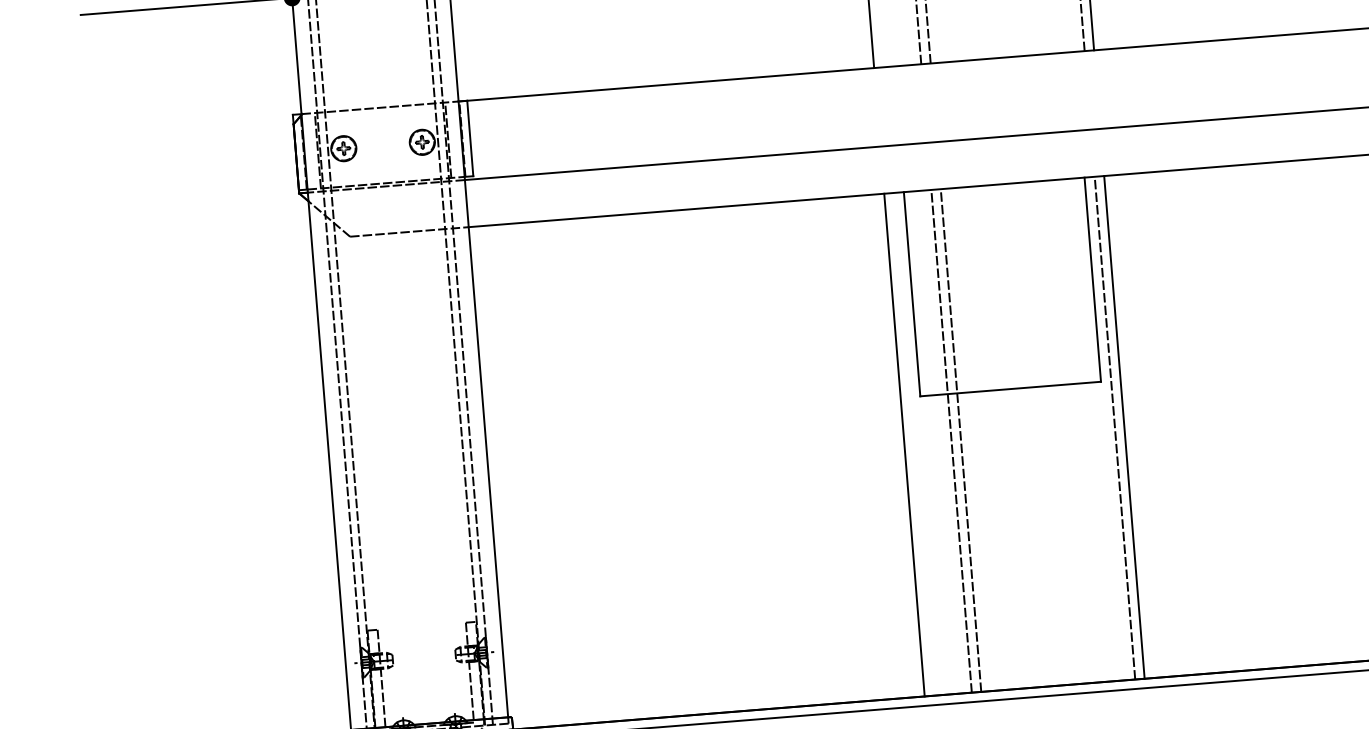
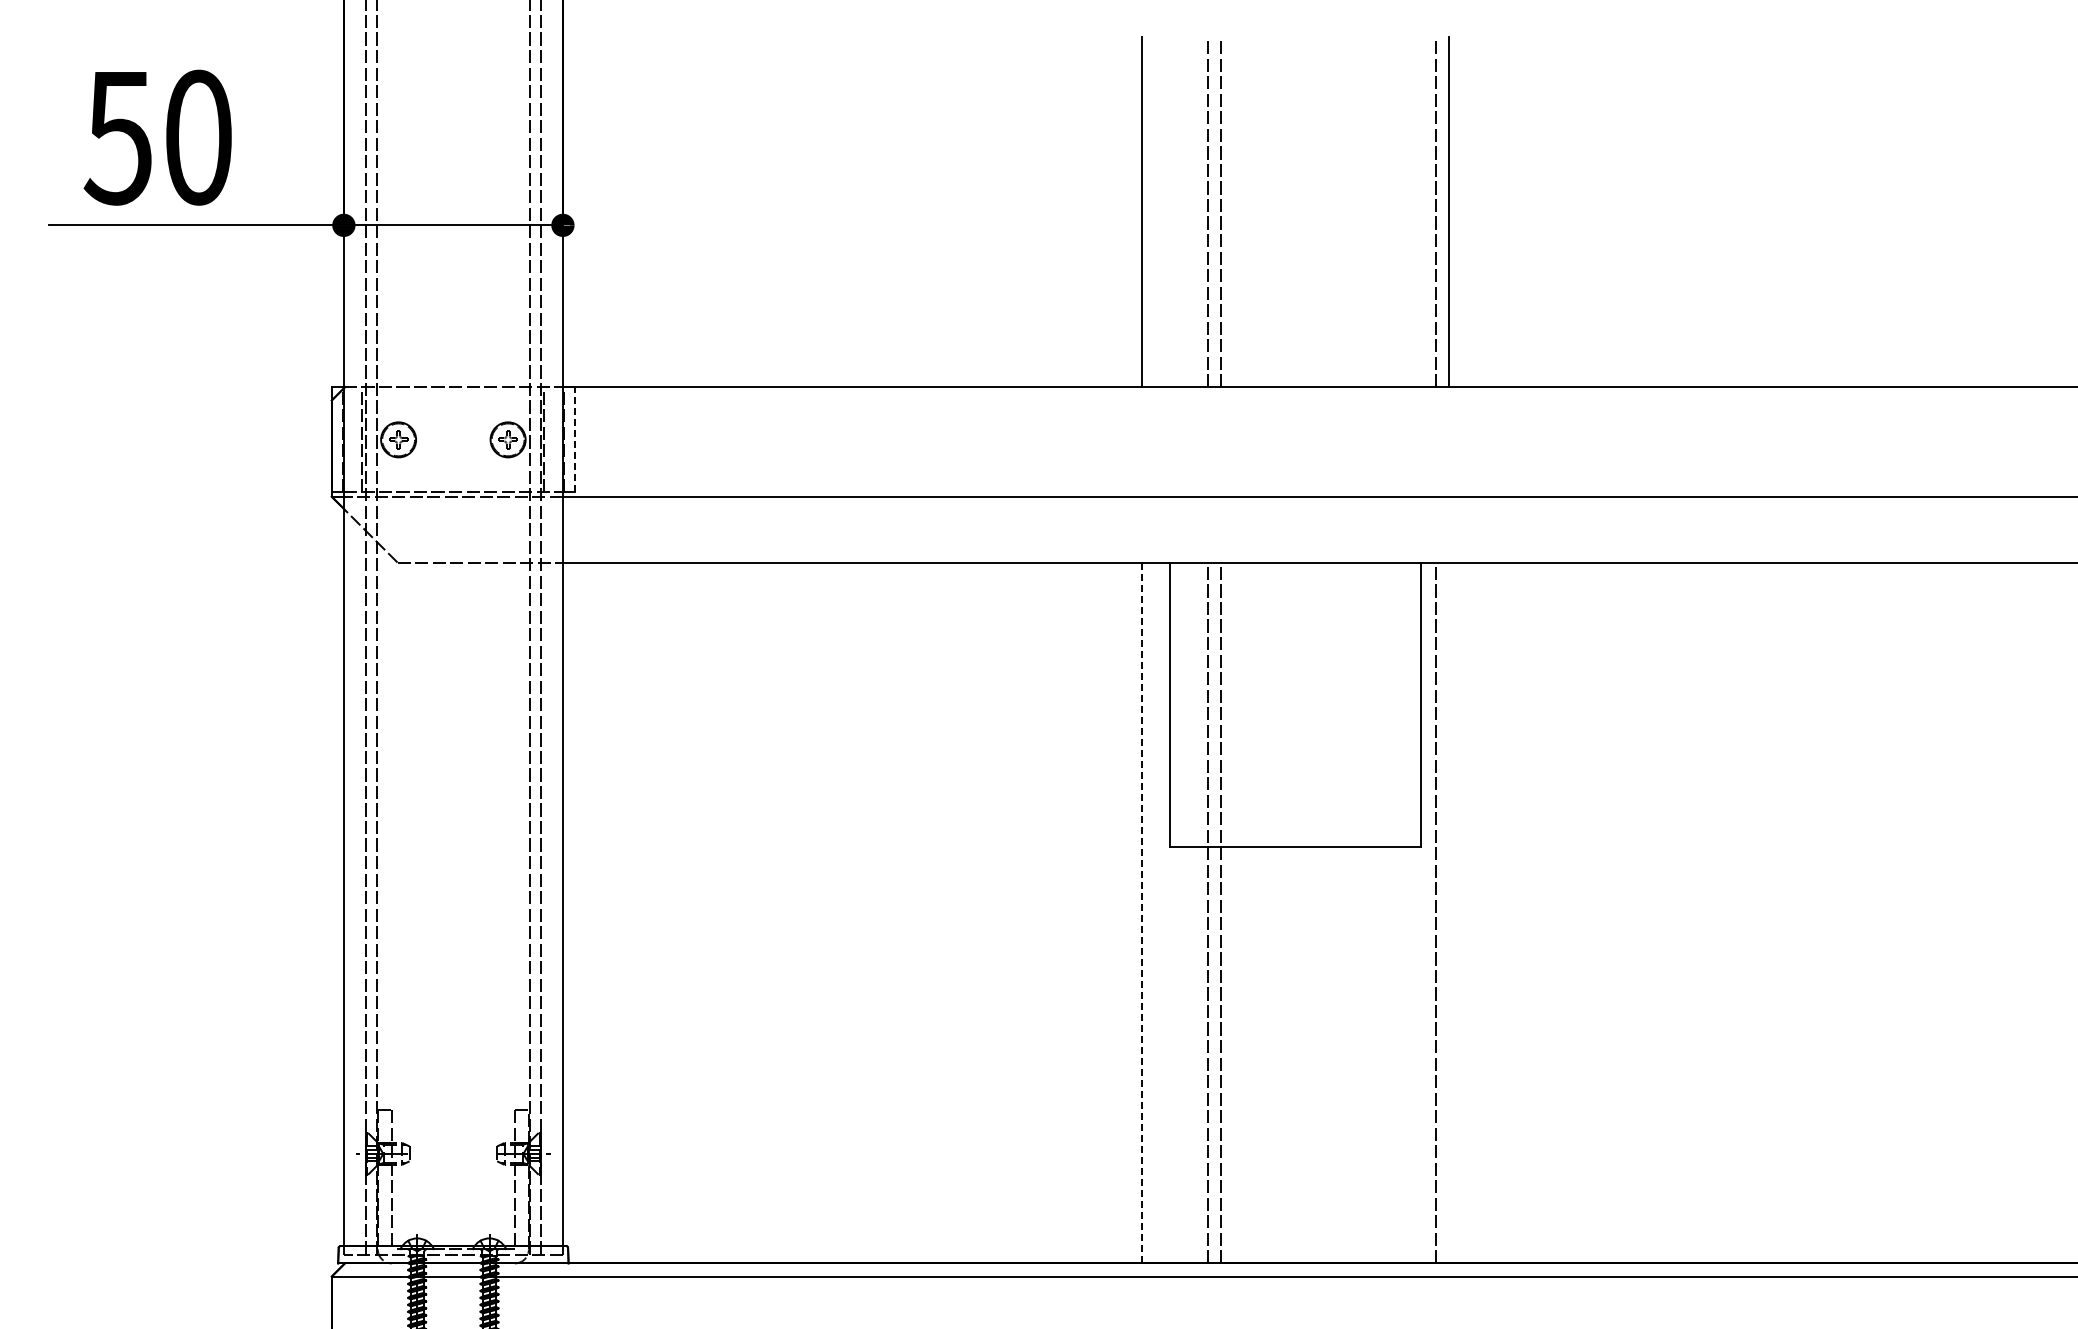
line: (469, 138) -> (574, 439), solid -> dashed
line: (1124, 427) -> (1448, 912), removed
line: (904, 445) -> (1142, 913), solid -> dashed

